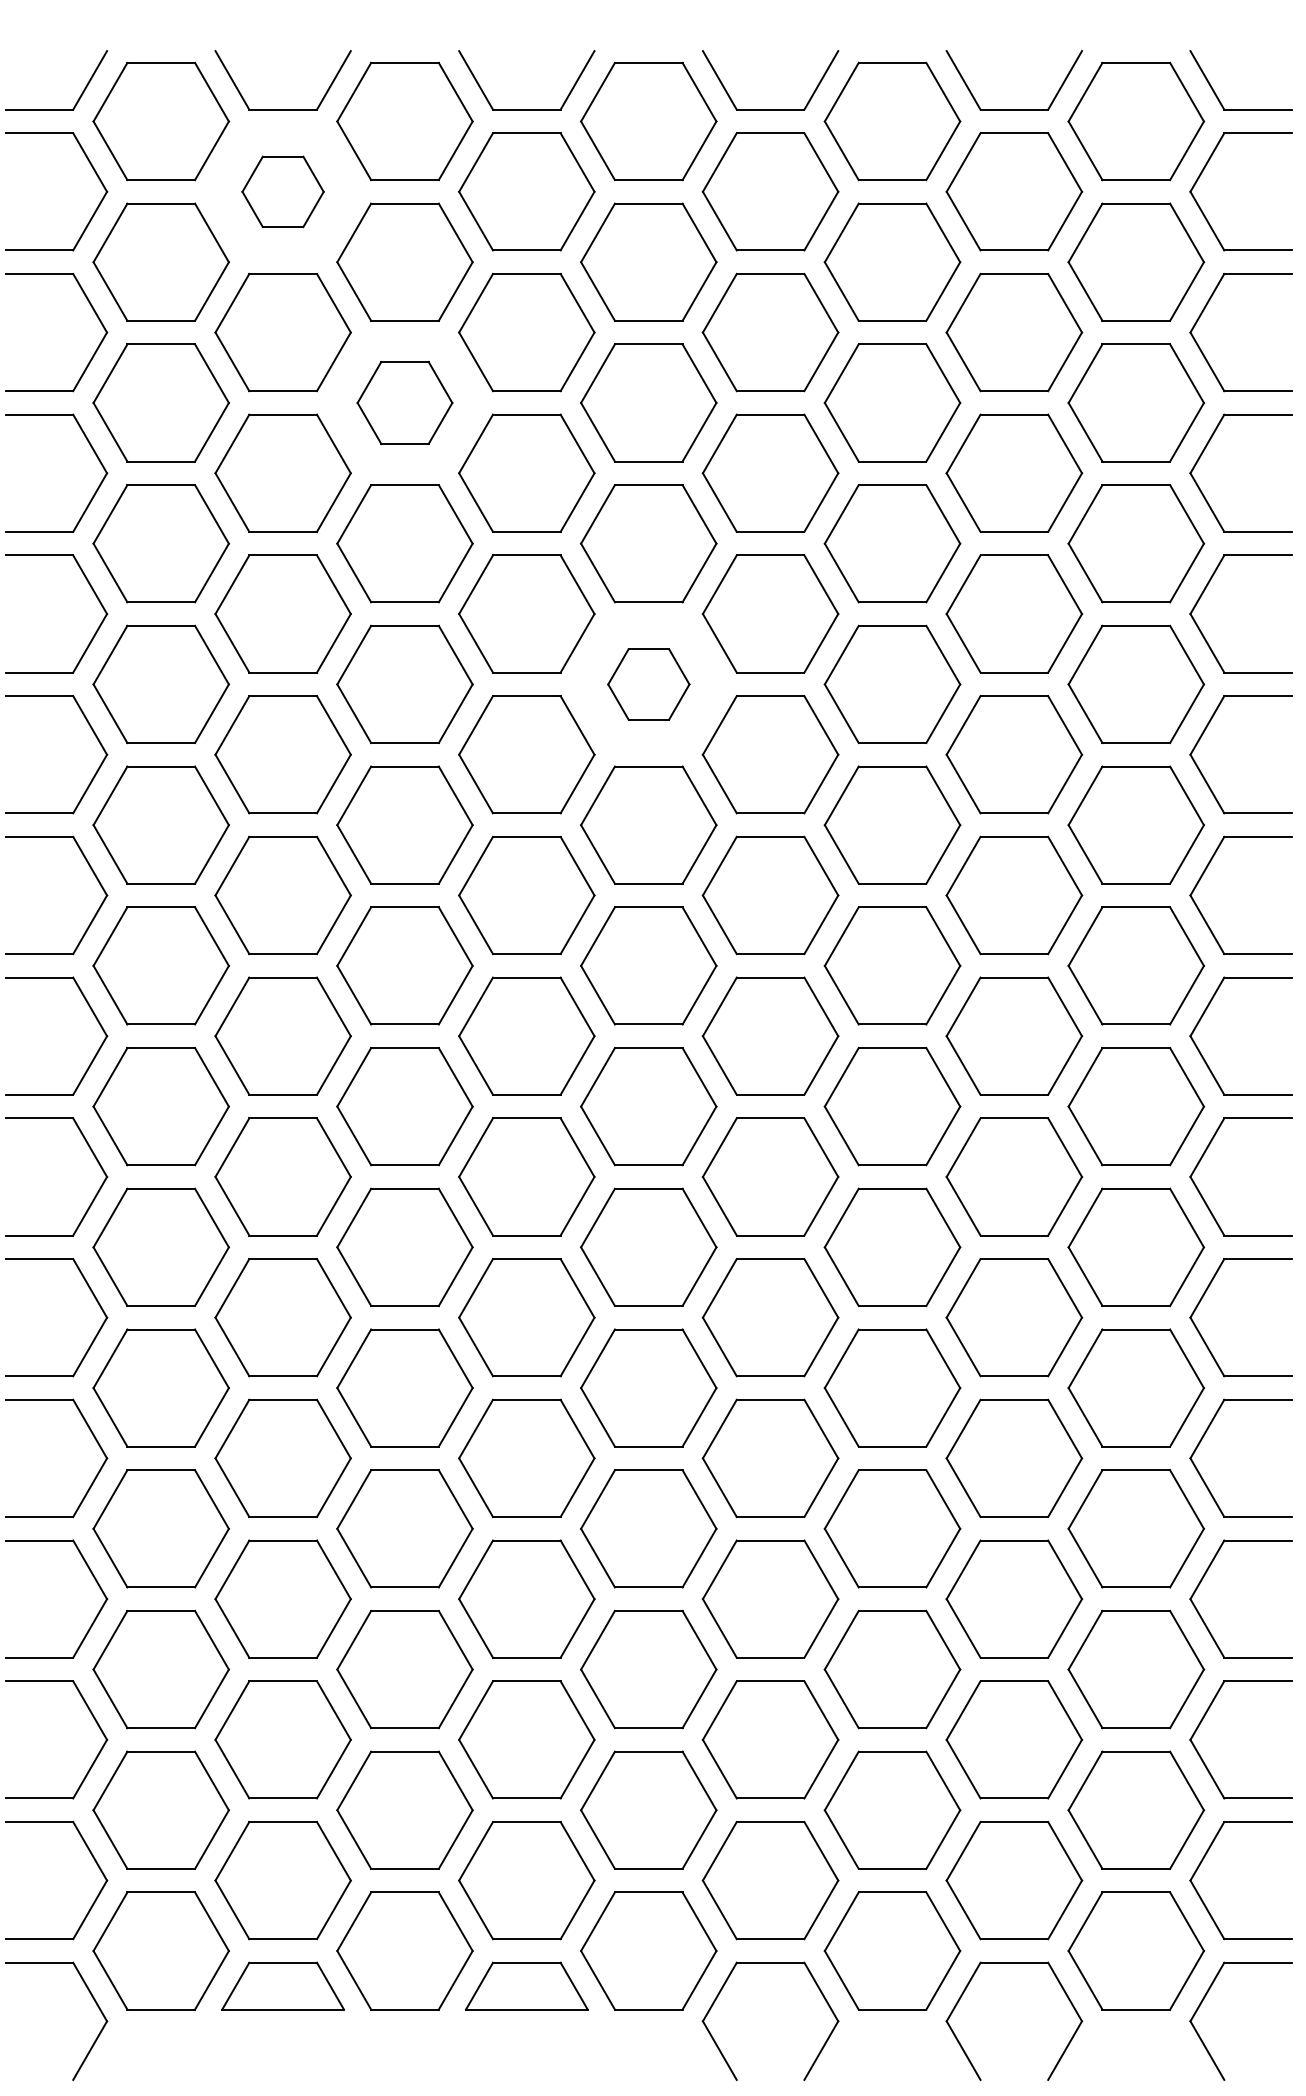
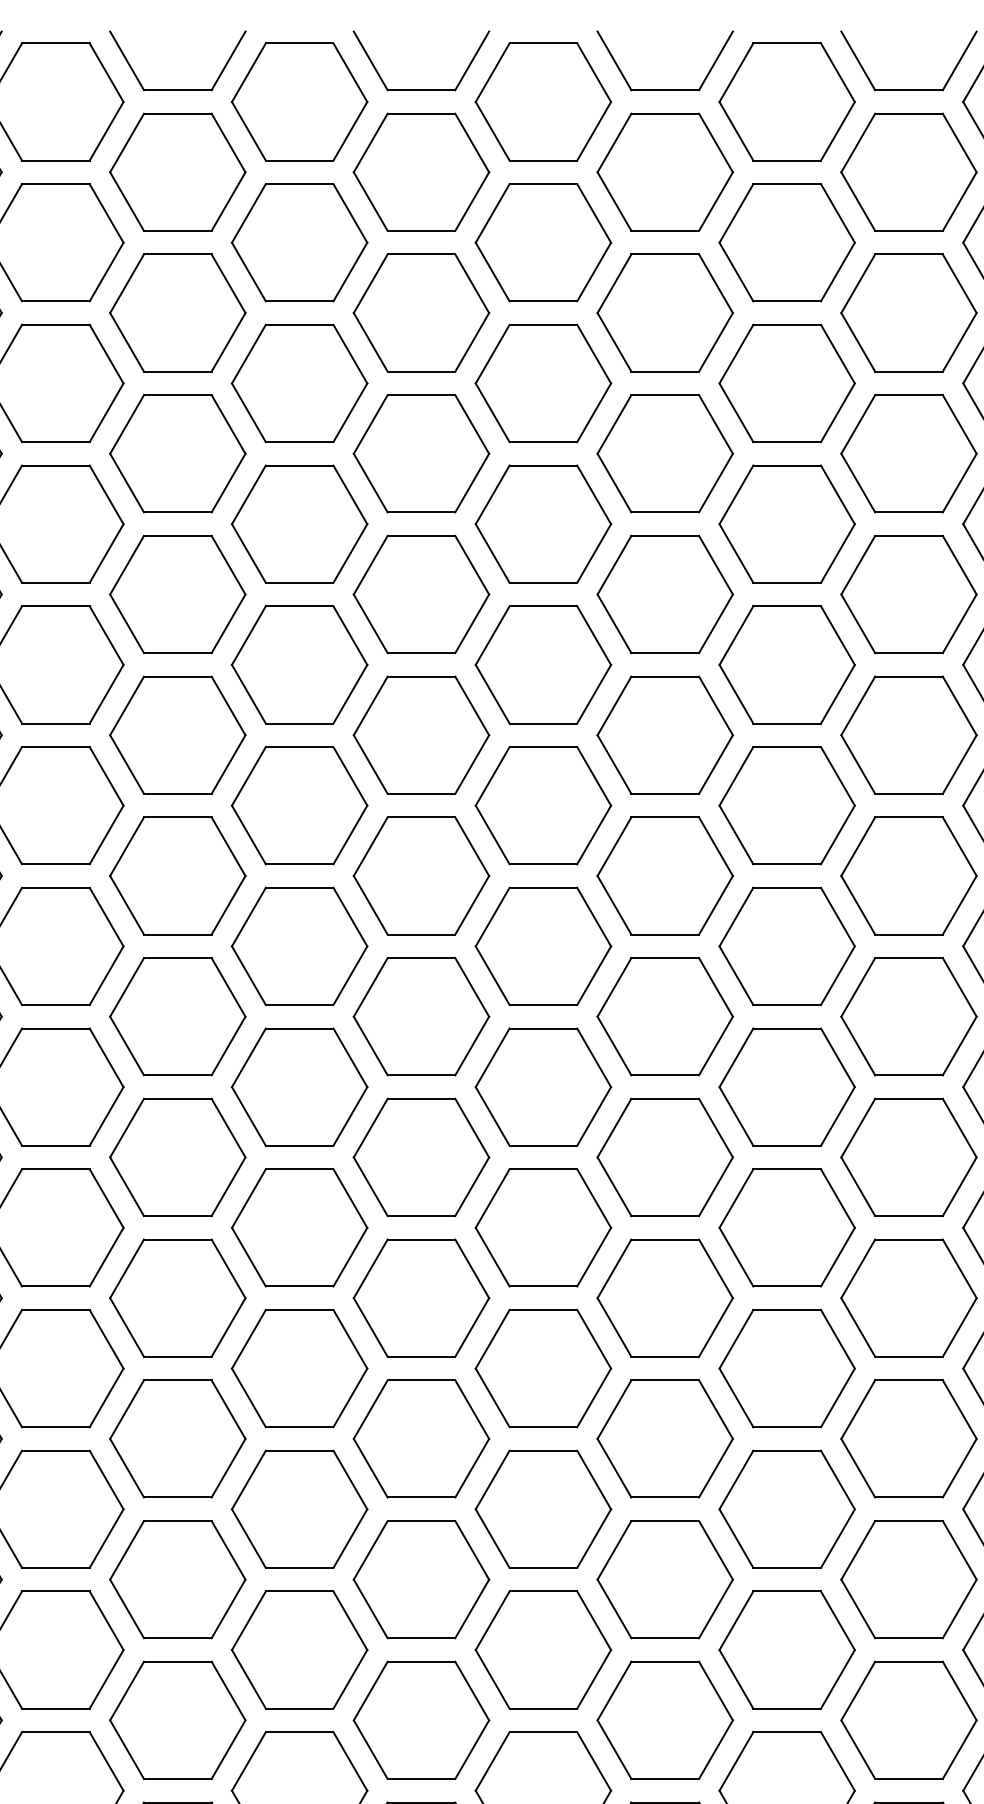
part: (282, 191) -> (177, 172), size x1.67
part: (404, 402) -> (299, 383), size x1.43
part: (648, 684) -> (543, 665), size x1.67

